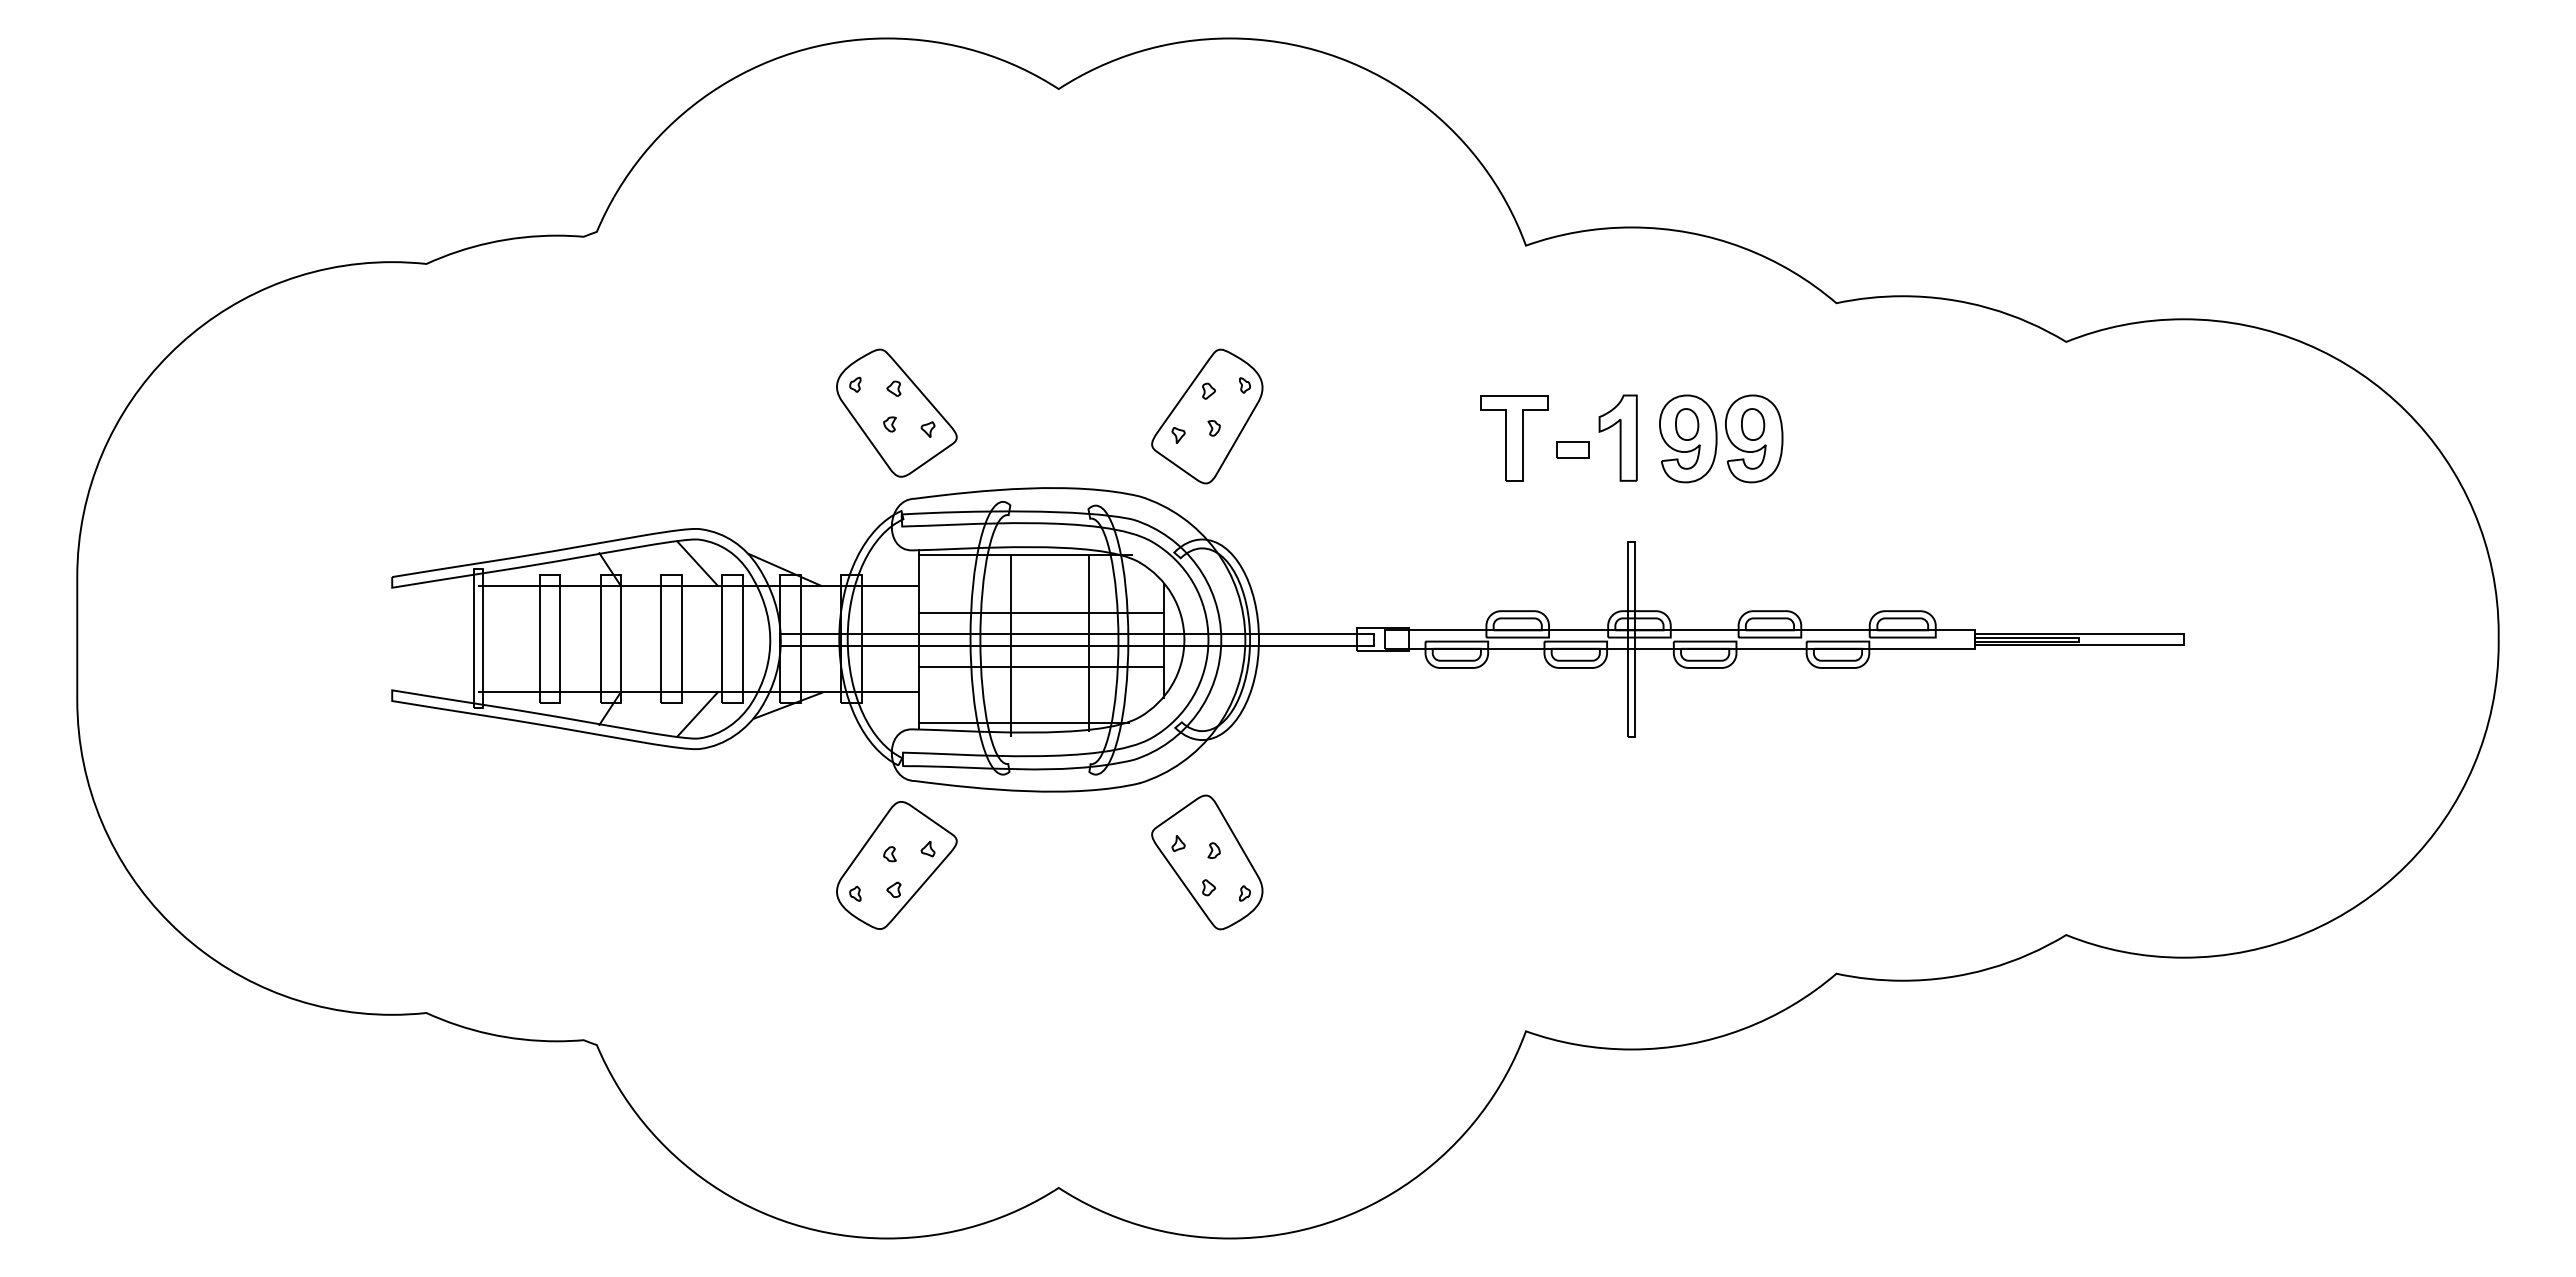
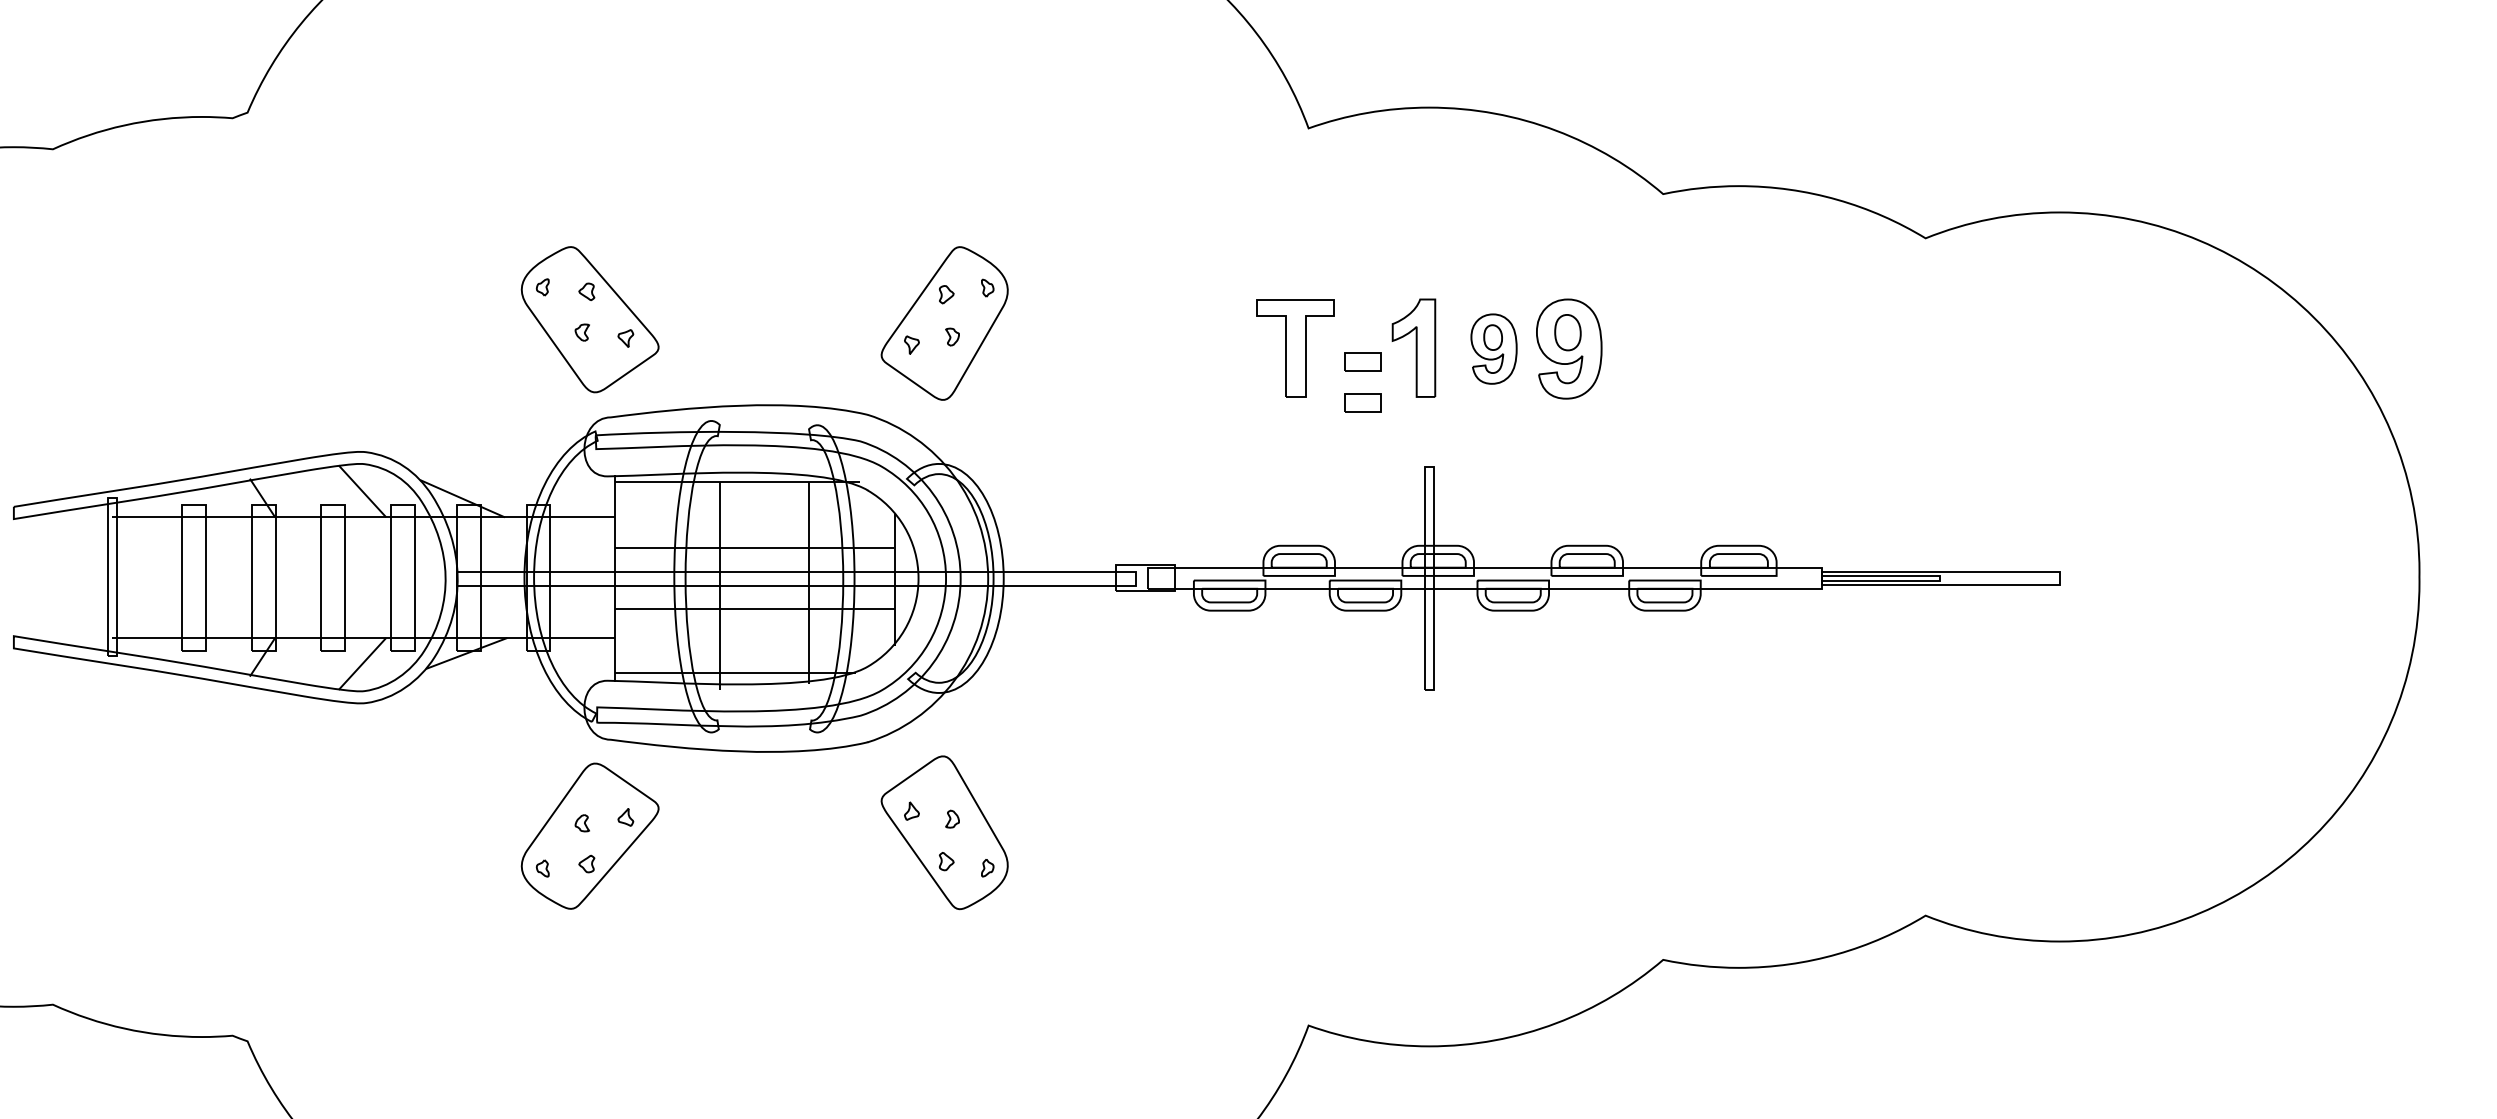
part: (1688, 438) -> (1494, 348), size x0.7
part: (1572, 485) -> (1361, 402), added

